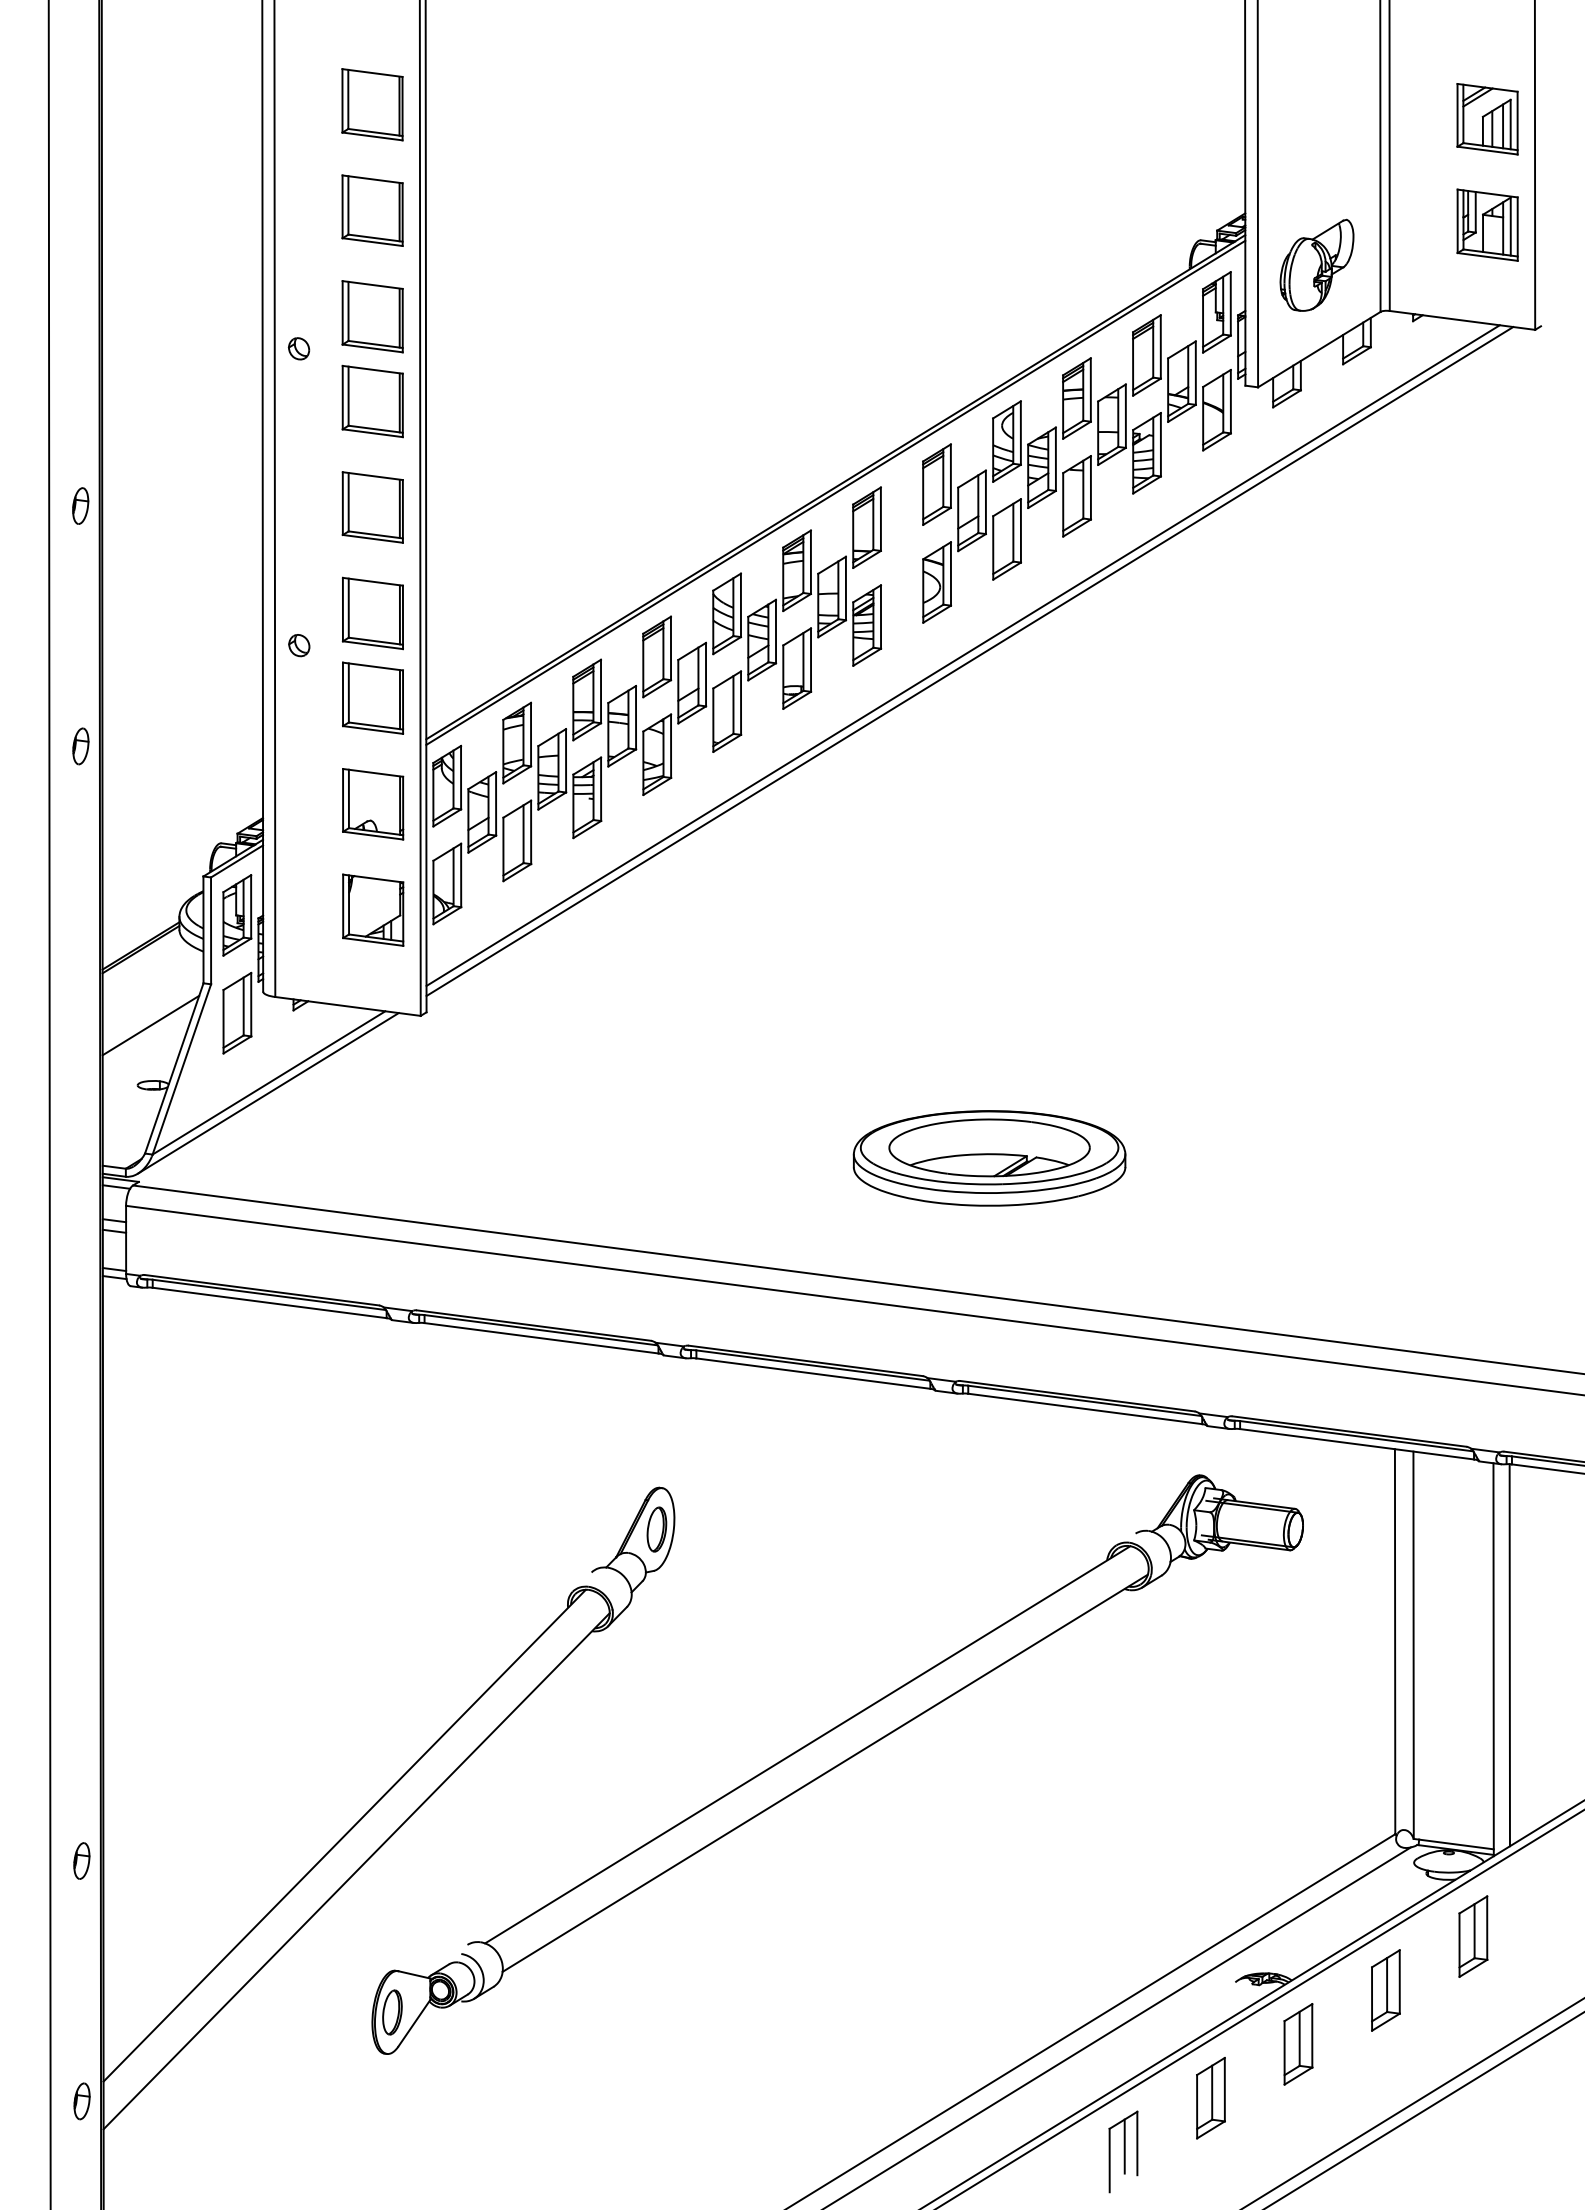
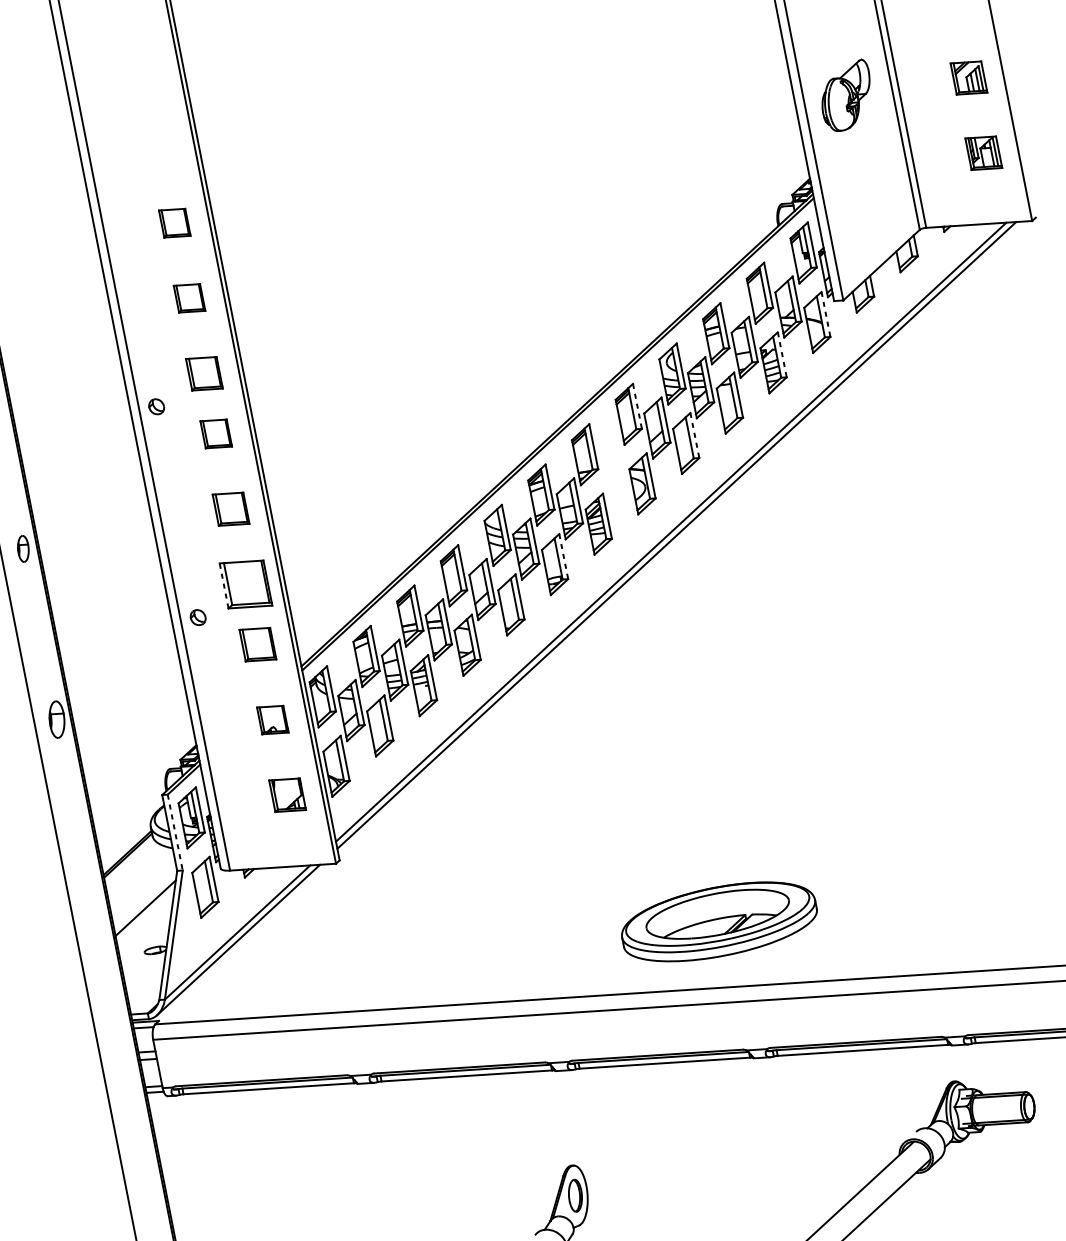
part: (372, 104) -> (174, 222), size x0.6
part: (1487, 119) -> (968, 78), size x0.7
part: (372, 210) -> (189, 298), size x0.6
part: (1487, 224) -> (983, 152), size x0.7
part: (1316, 264) -> (846, 95), moved
part: (372, 316) -> (204, 373), size x0.7
part: (372, 401) -> (216, 433), size x0.6
line: (1230, 401) -> (825, 314), solid -> dashed
line: (1160, 444) -> (781, 354), solid -> dashed
line: (950, 476) -> (637, 406), solid -> dashed
part: (372, 507) -> (230, 509), size x0.7
line: (1020, 530) -> (694, 435), solid -> dashed
line: (342, 609) -> (223, 585), solid -> dashed
line: (811, 660) -> (564, 556), solid -> dashed
part: (373, 697) -> (258, 644), size x0.7
part: (80, 746) -> (56, 719), size x1.4
part: (373, 804) -> (273, 720), size x0.6
part: (373, 909) -> (287, 794), size x0.7
line: (211, 931) -> (175, 832), solid -> dashed
part: (989, 1158) -> (719, 921), moved

